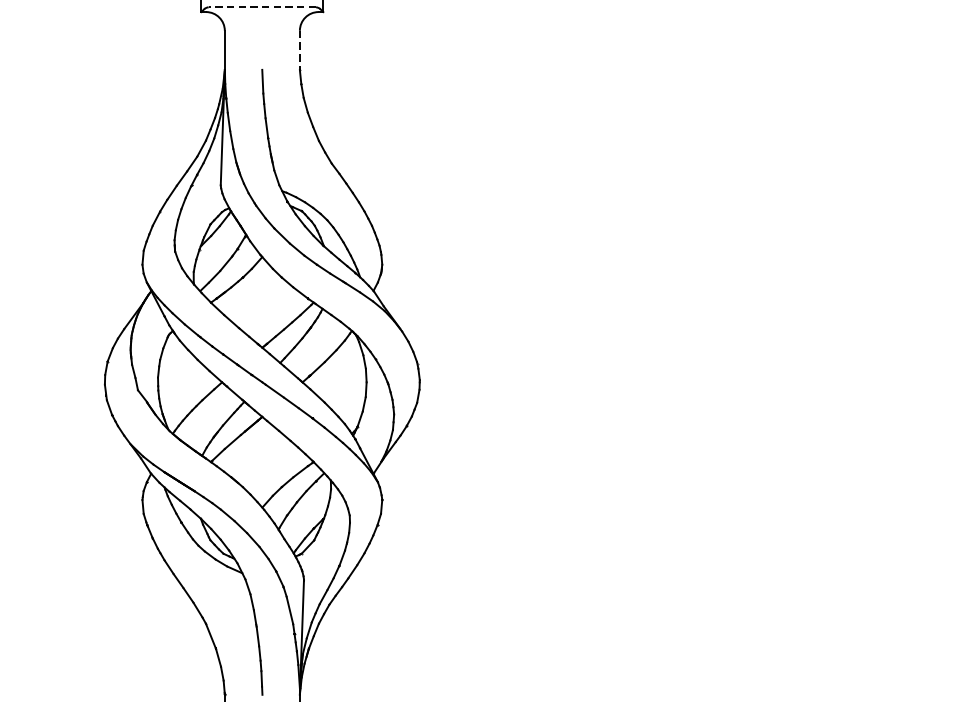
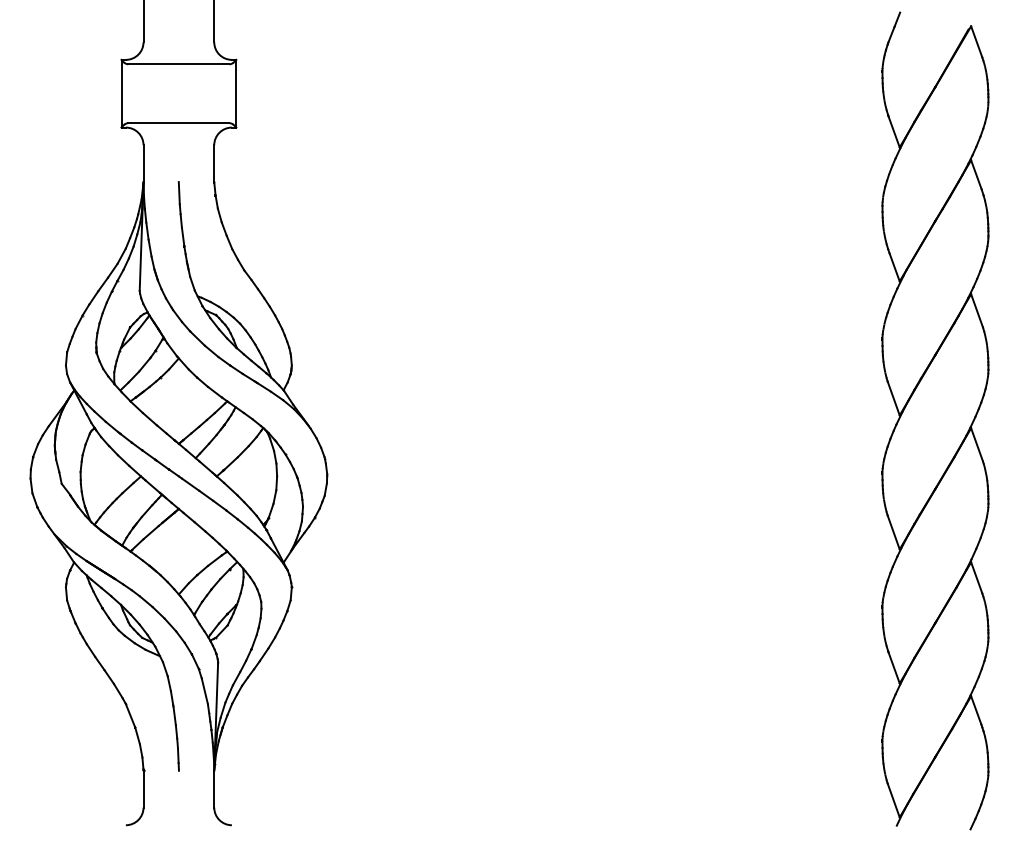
line: (261, 7) -> (178, 123), dashed -> solid
line: (300, 50) -> (214, 163), dashed -> solid

